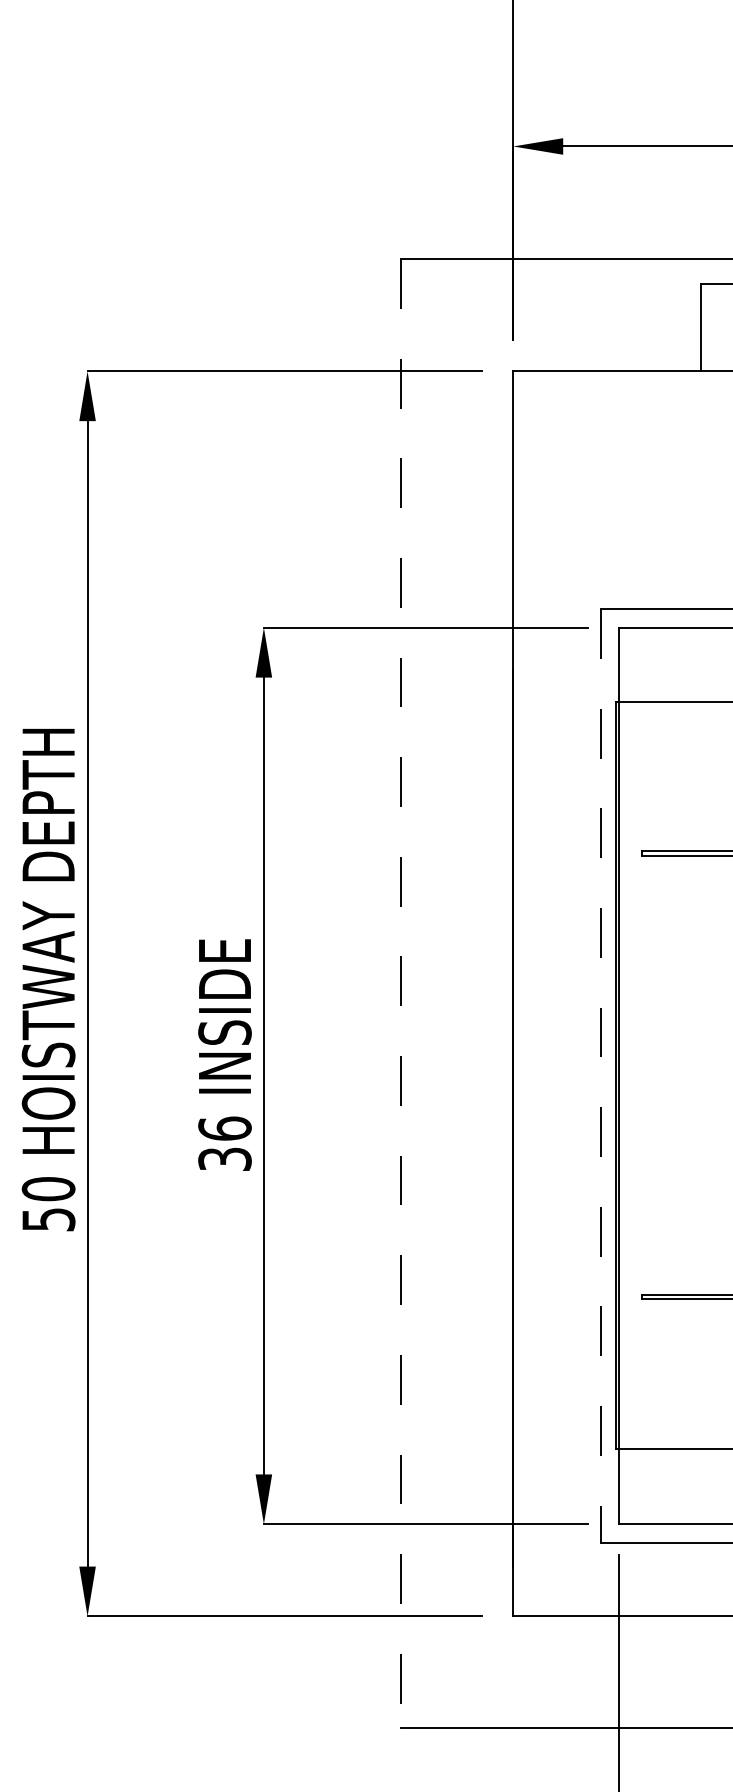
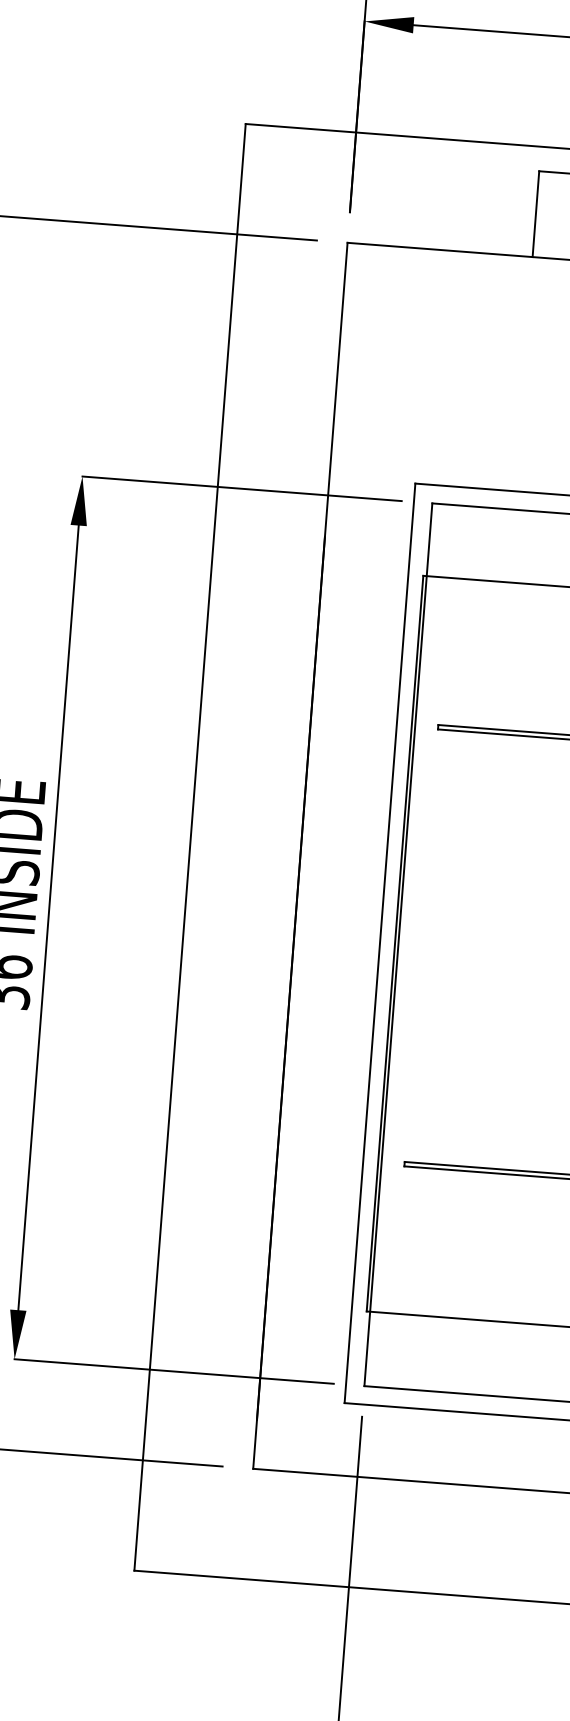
line: (401, 993) -> (190, 847), dashed -> solid
line: (600, 1076) -> (379, 943), dashed -> solid

